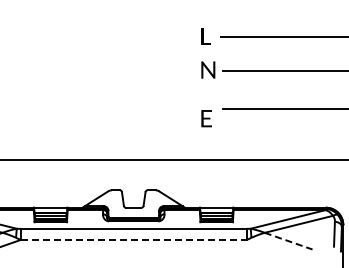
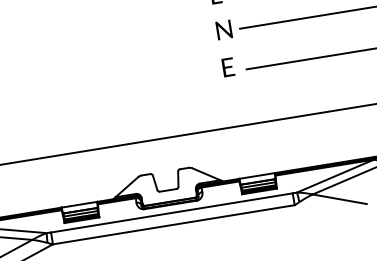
text: (206, 118) -> (228, 67), moved
line: (133, 239) -> (173, 224), dashed -> solid
line: (289, 241) -> (340, 199), dashed -> solid

